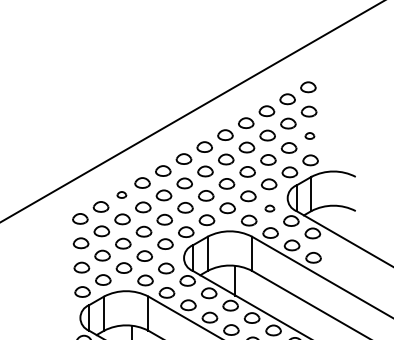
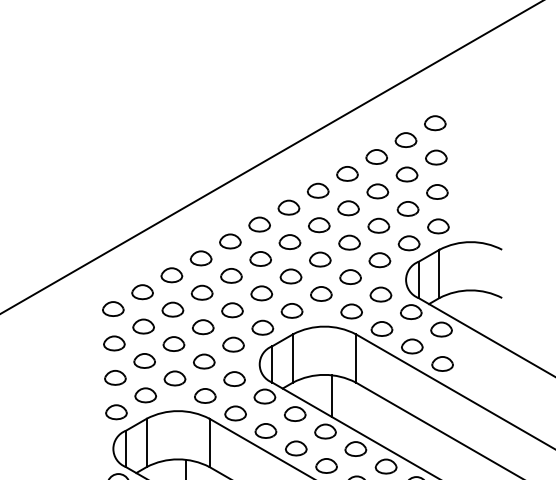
part: (309, 135) -> (436, 191), size x1.67
part: (121, 194) -> (171, 274), size x1.67
part: (269, 208) -> (380, 294), size x1.67

